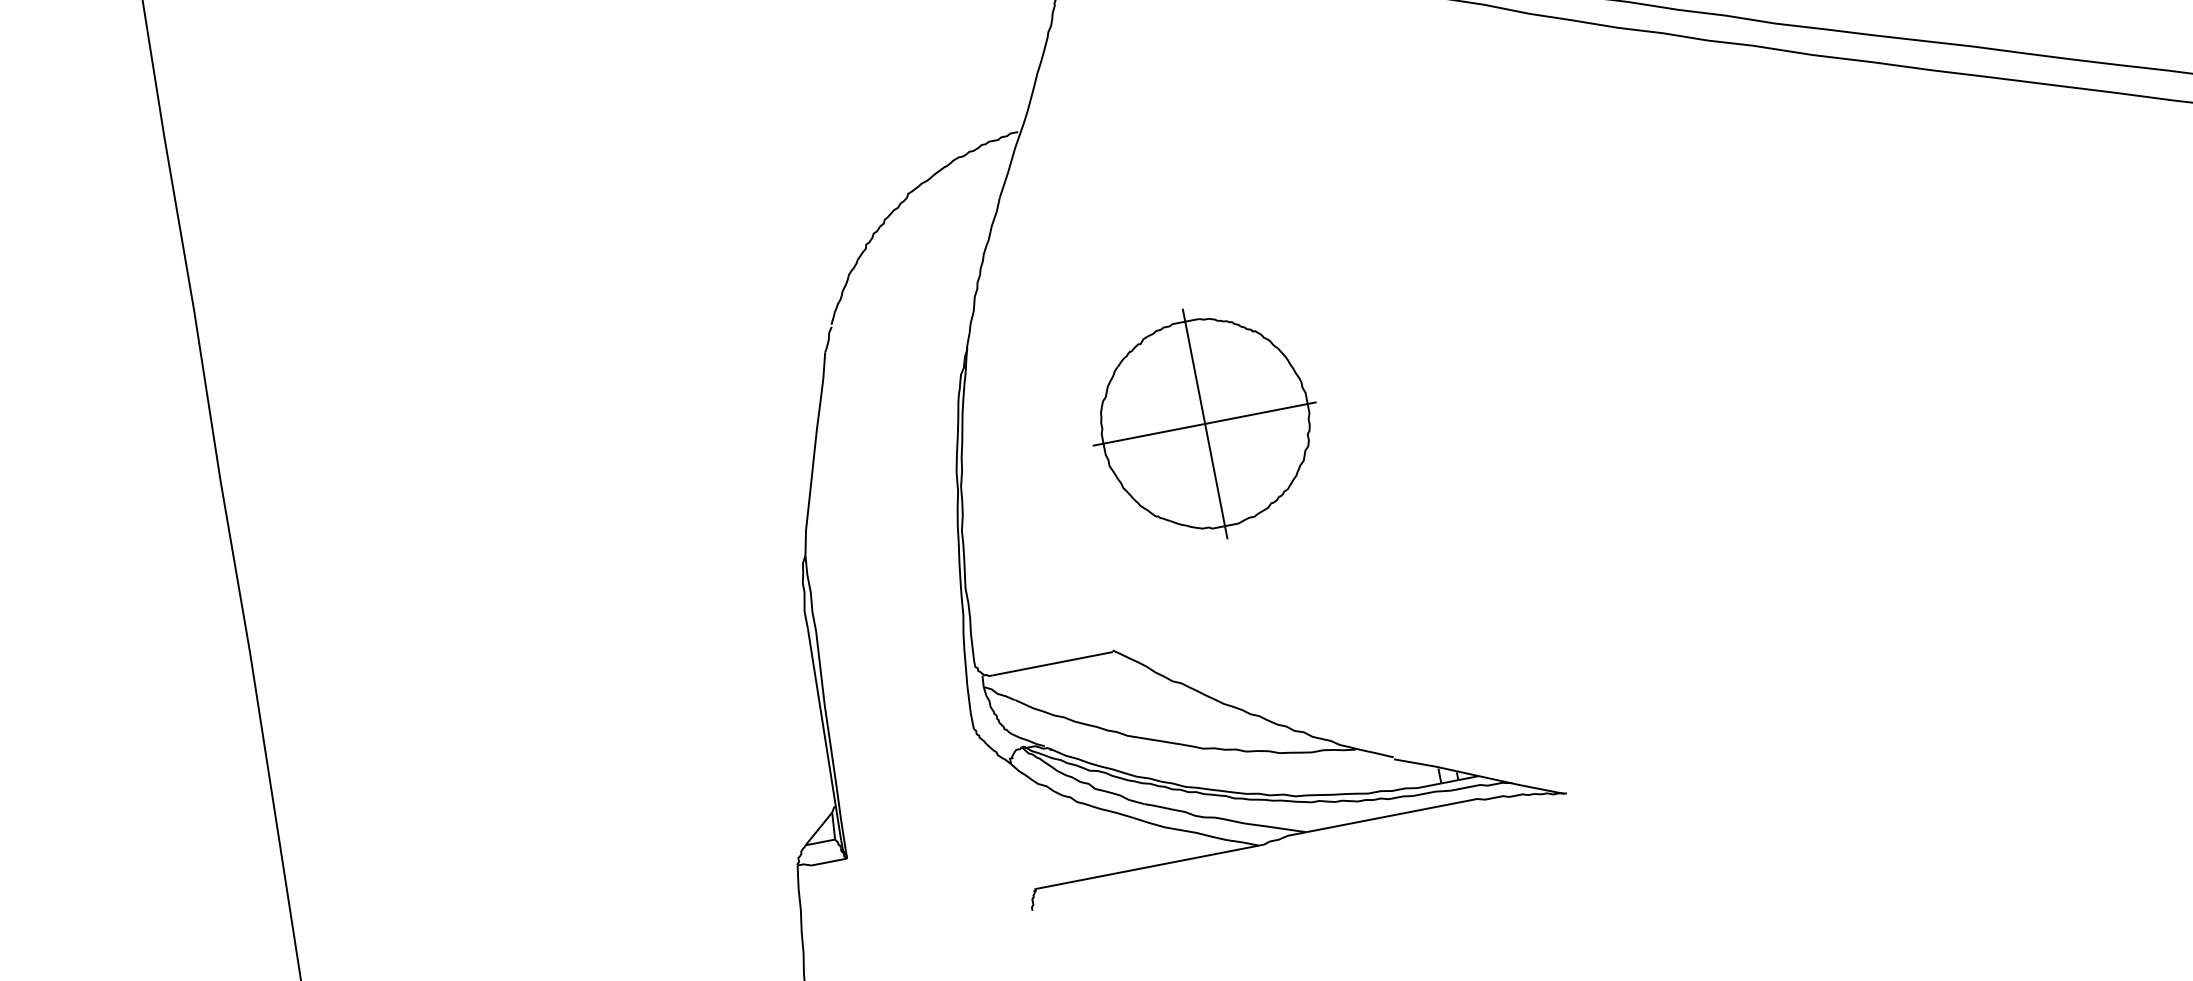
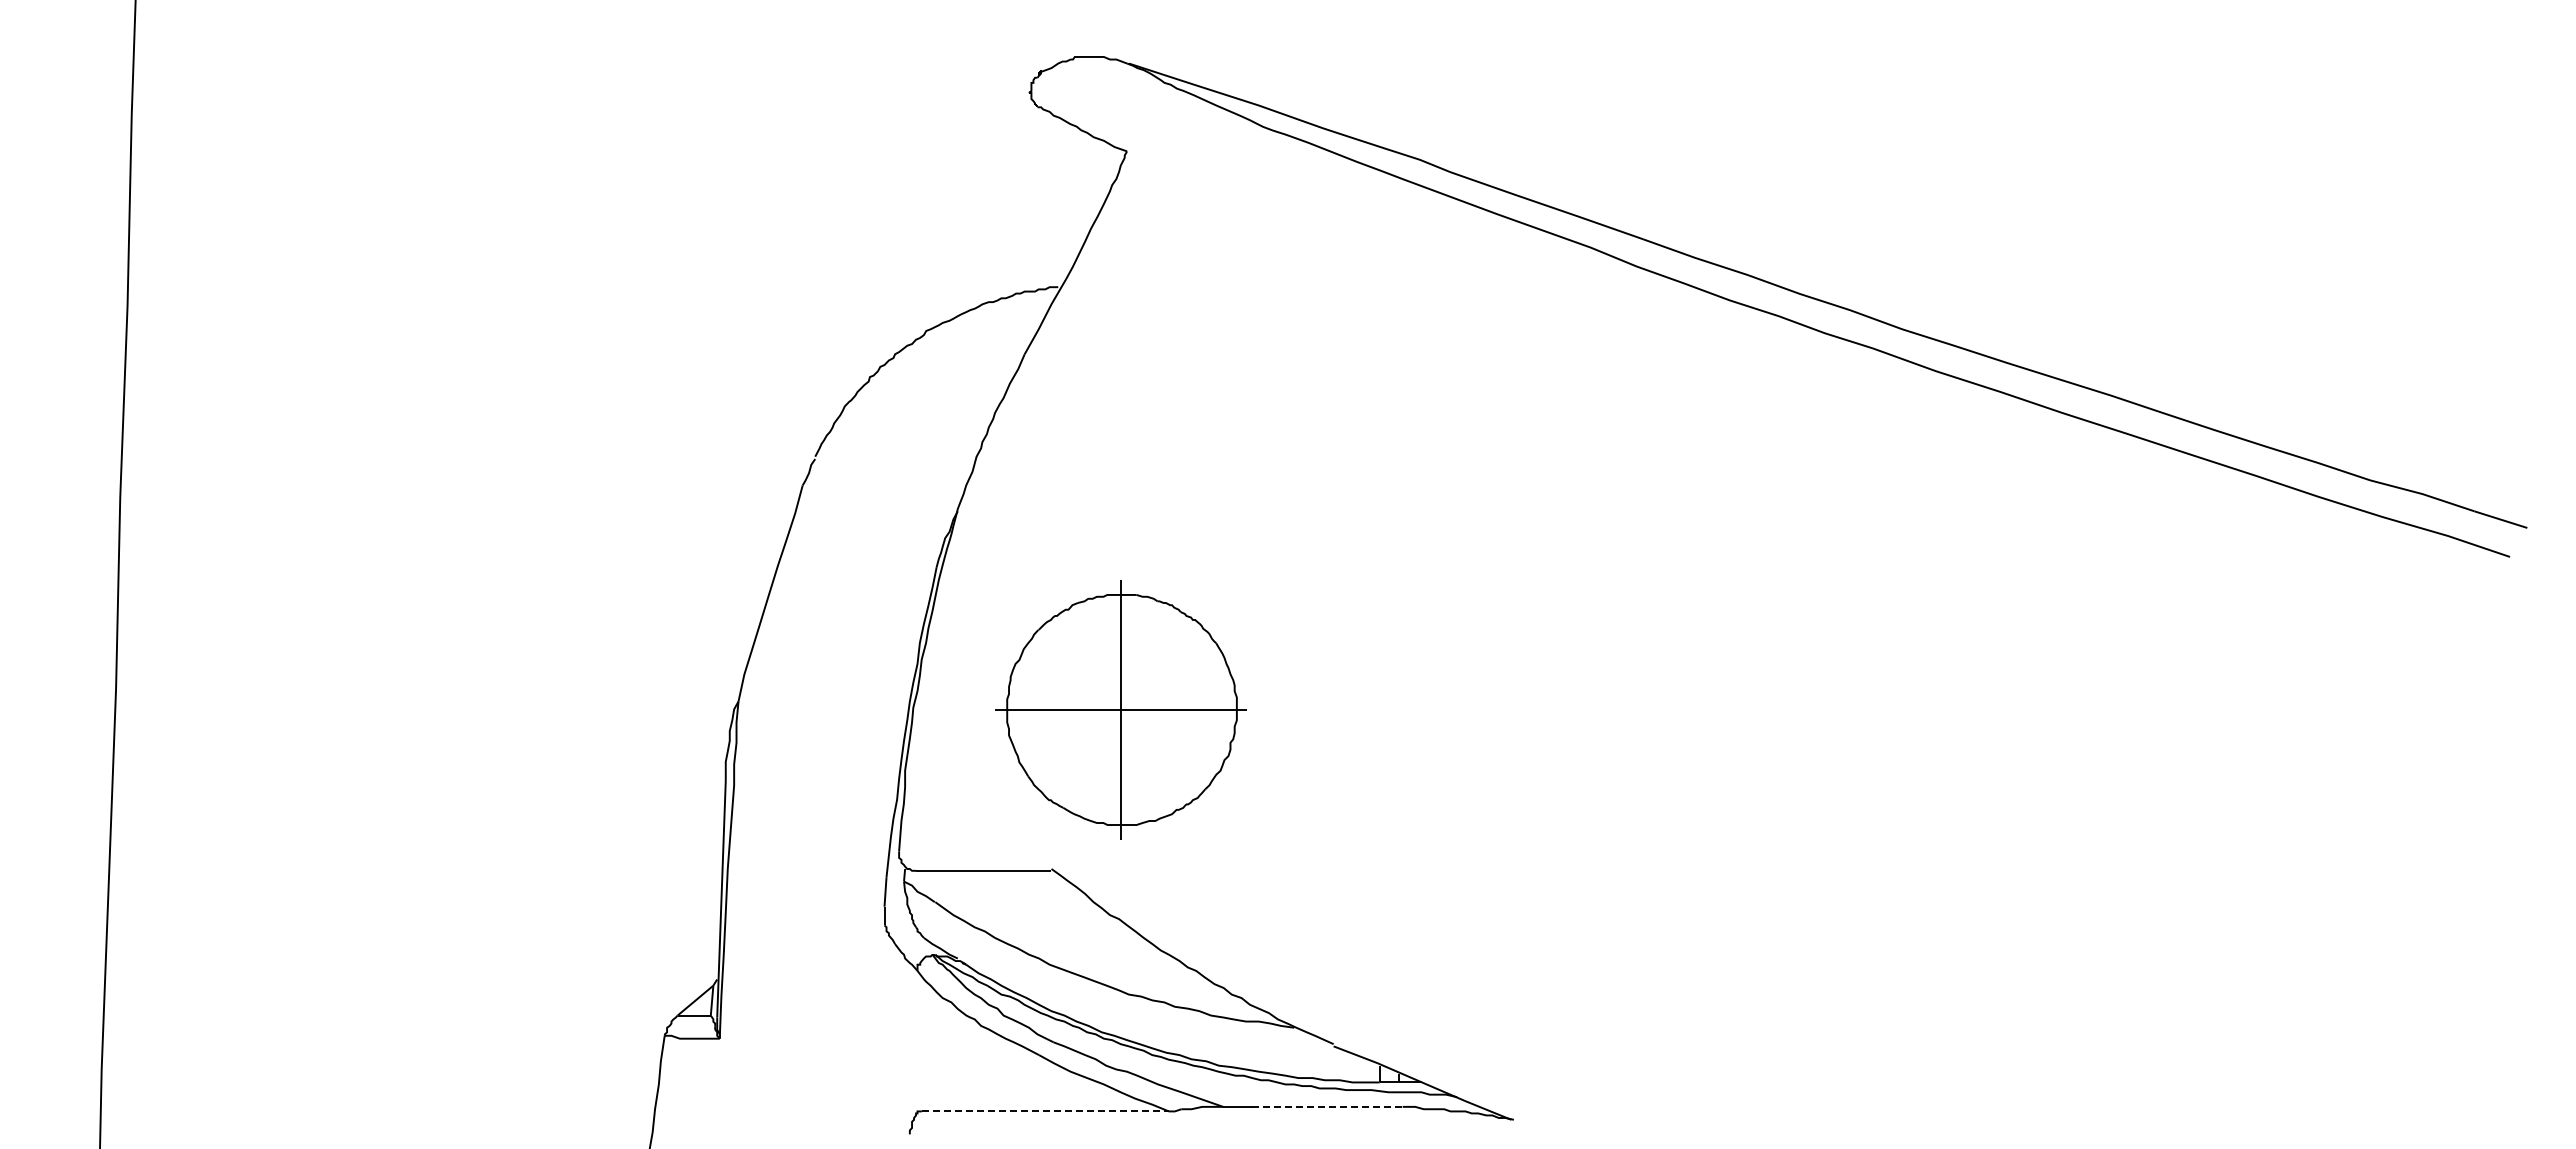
part: (1204, 423) -> (1120, 709), moved
line: (1399, 813) -> (1327, 1106), solid -> dashed
line: (1149, 867) -> (1045, 1111), solid -> dashed

